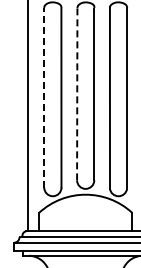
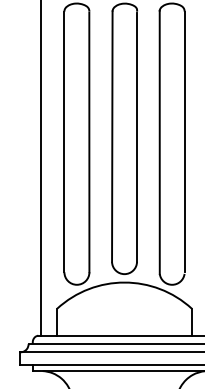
line: (77, 93) -> (112, 135), dashed -> solid
line: (44, 97) -> (64, 141), dashed -> solid

